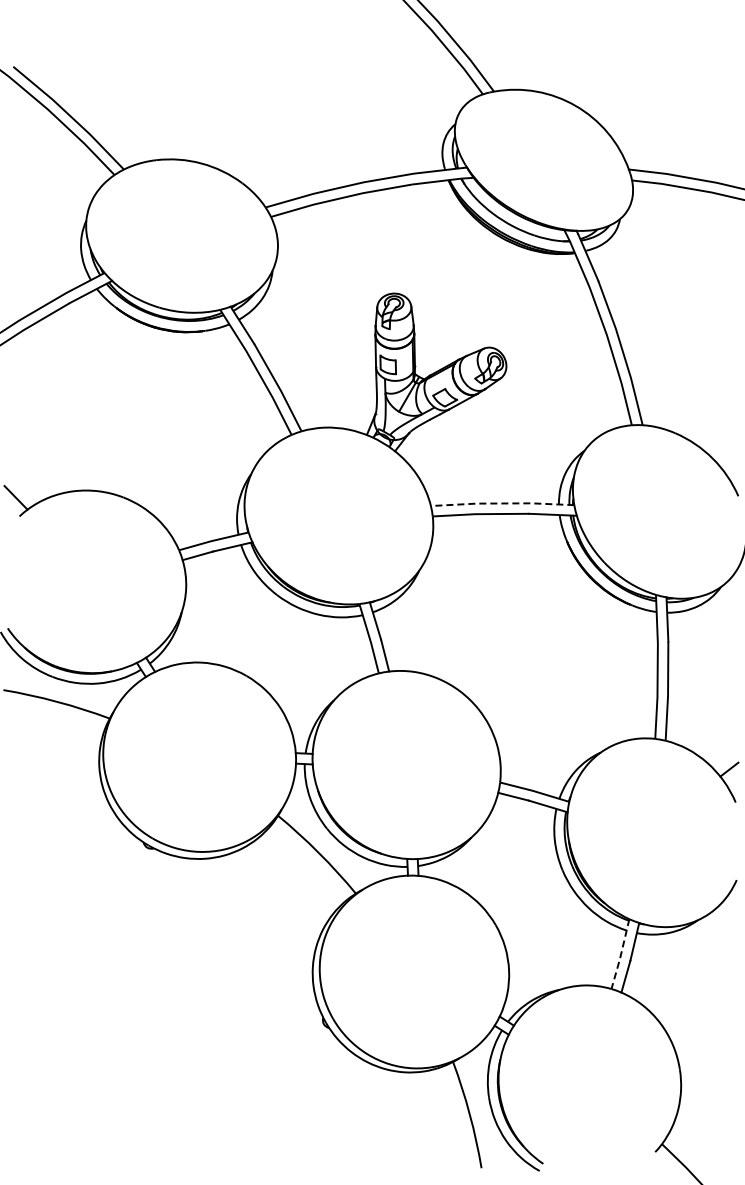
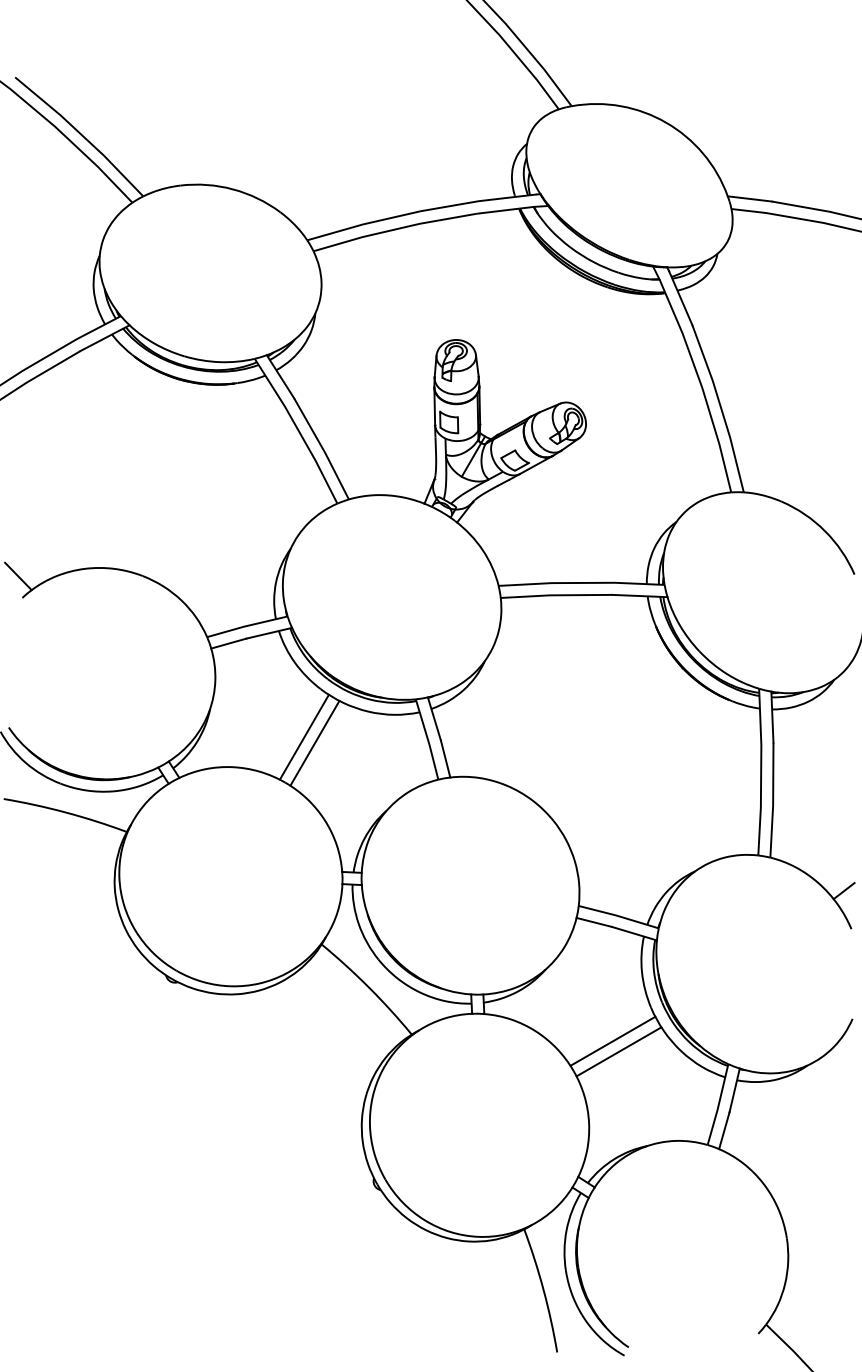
line: (502, 503) -> (581, 582), dashed -> solid
line: (263, 636) -> (304, 736), added
line: (272, 641) -> (315, 742), added
line: (529, 899) -> (612, 1041), added
line: (534, 908) -> (618, 1051), added
line: (620, 955) -> (718, 1106), dashed -> solid

